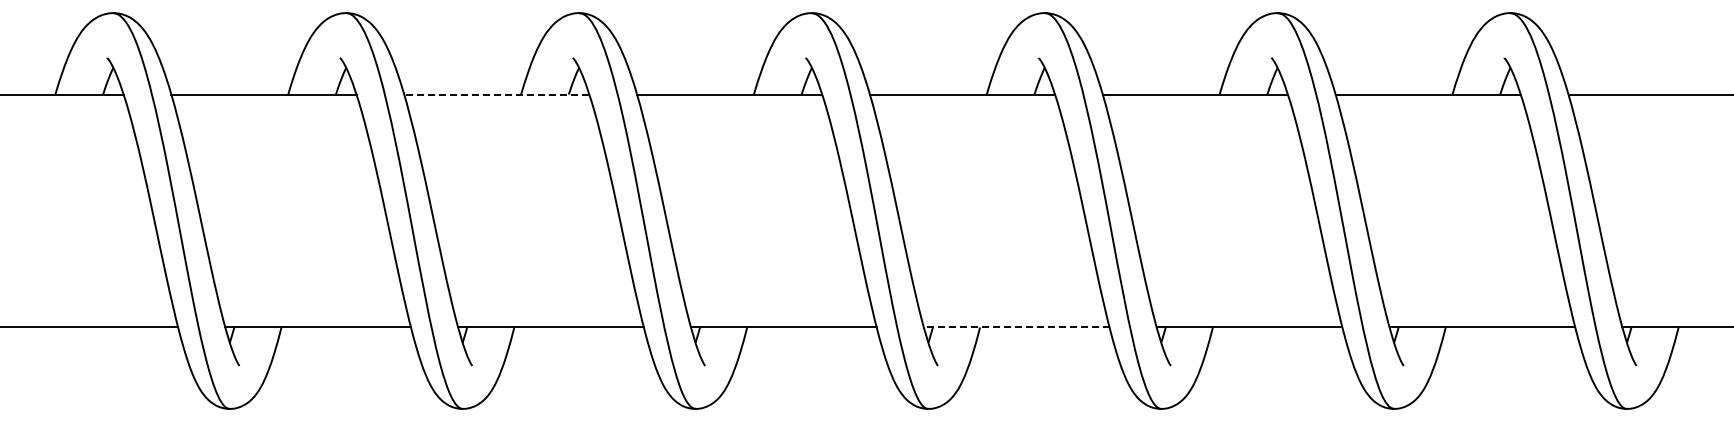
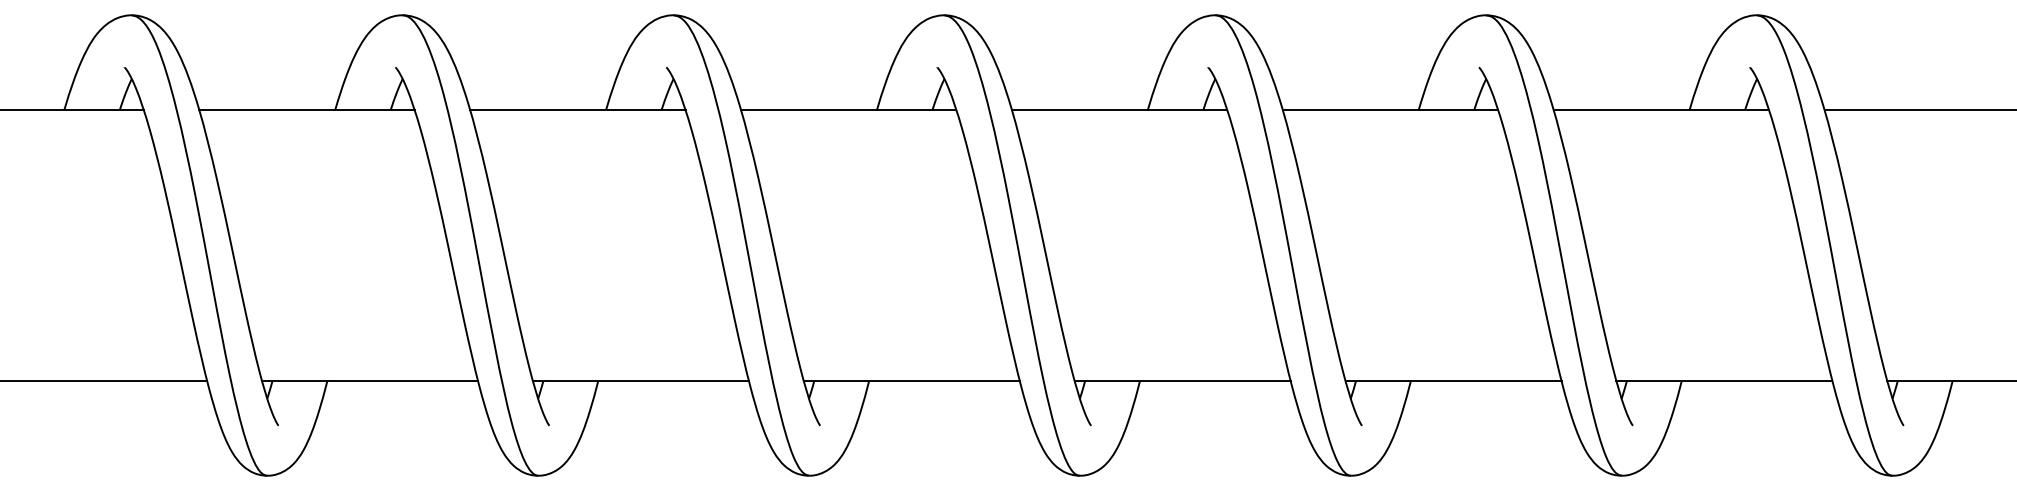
line: (496, 94) -> (577, 109), dashed -> solid
line: (1016, 327) -> (1182, 381), dashed -> solid

